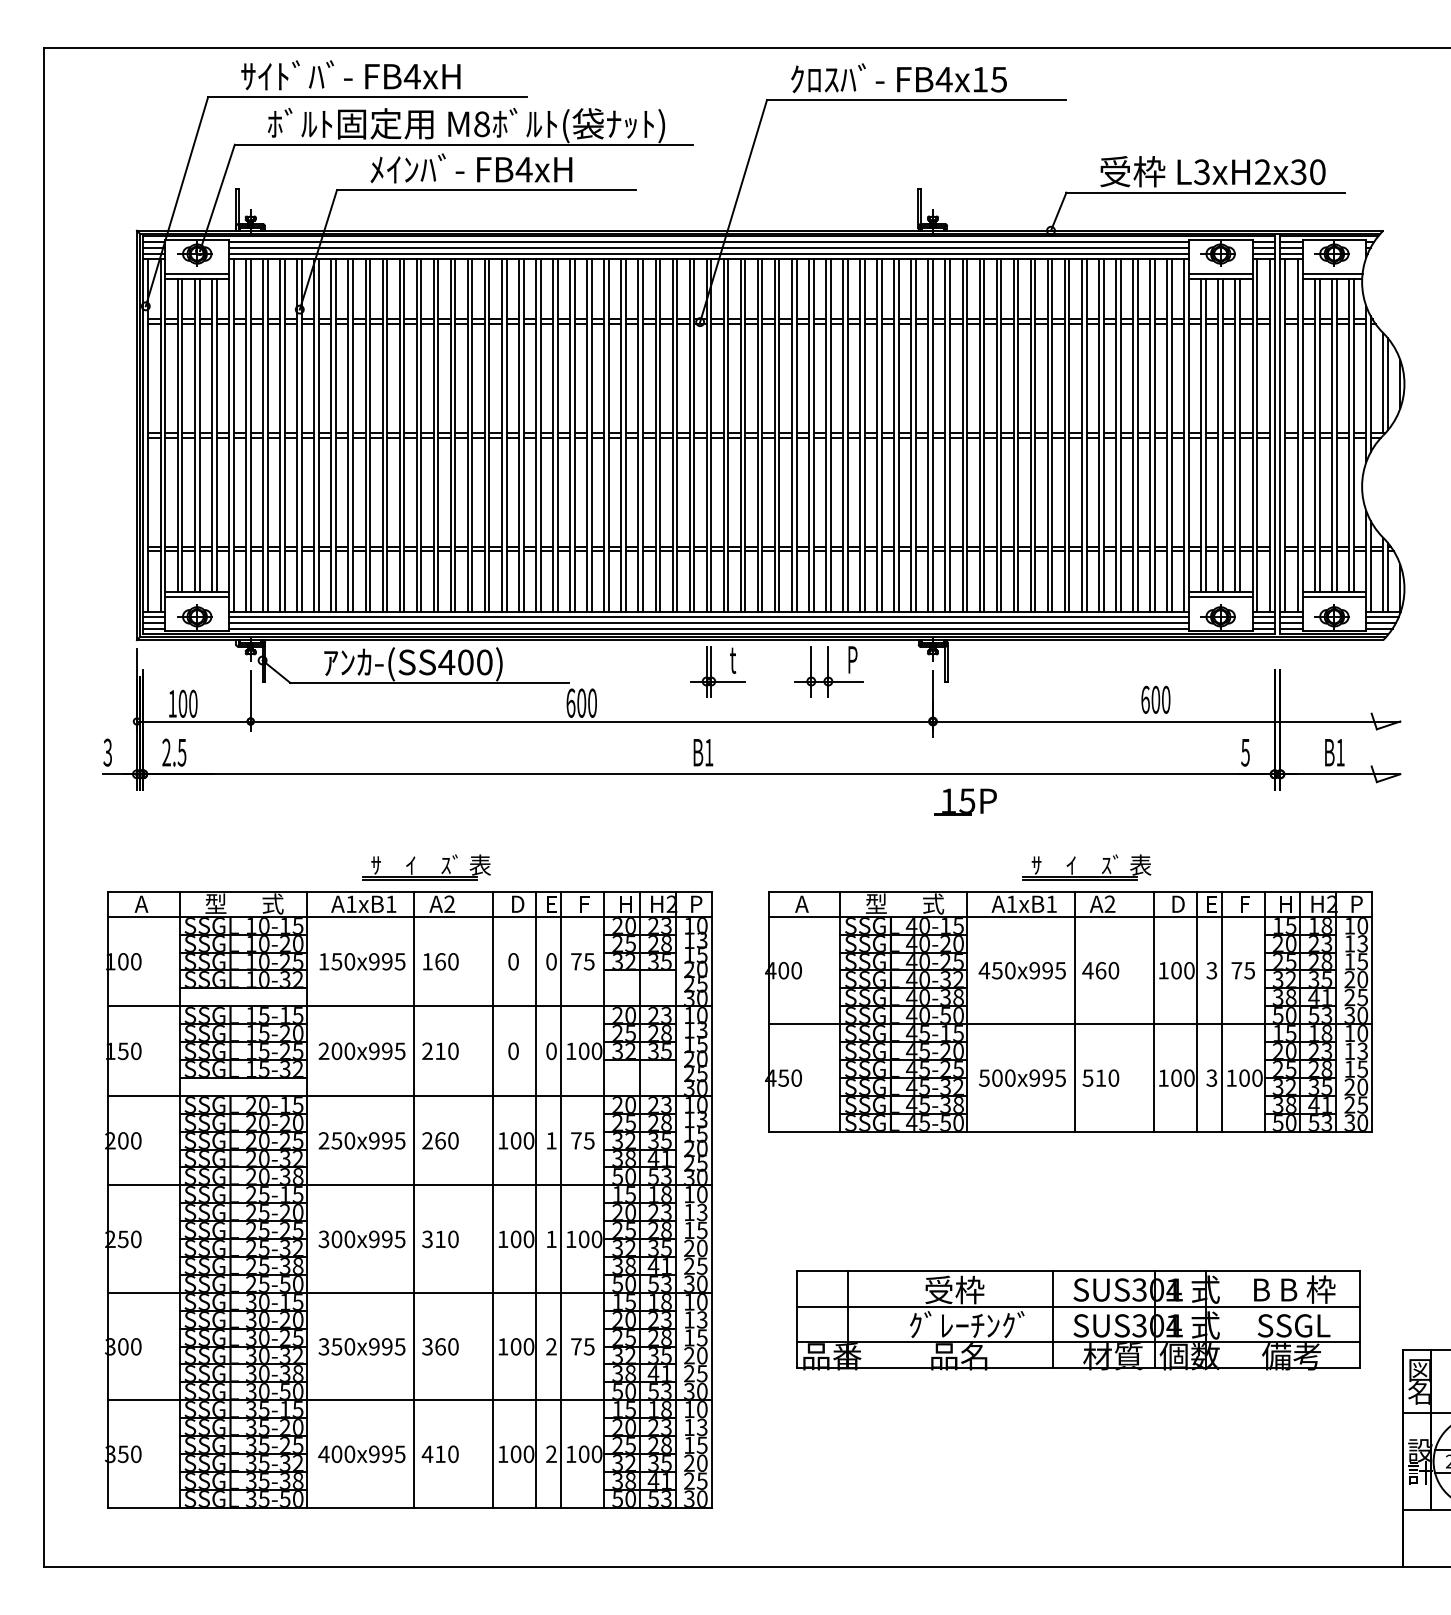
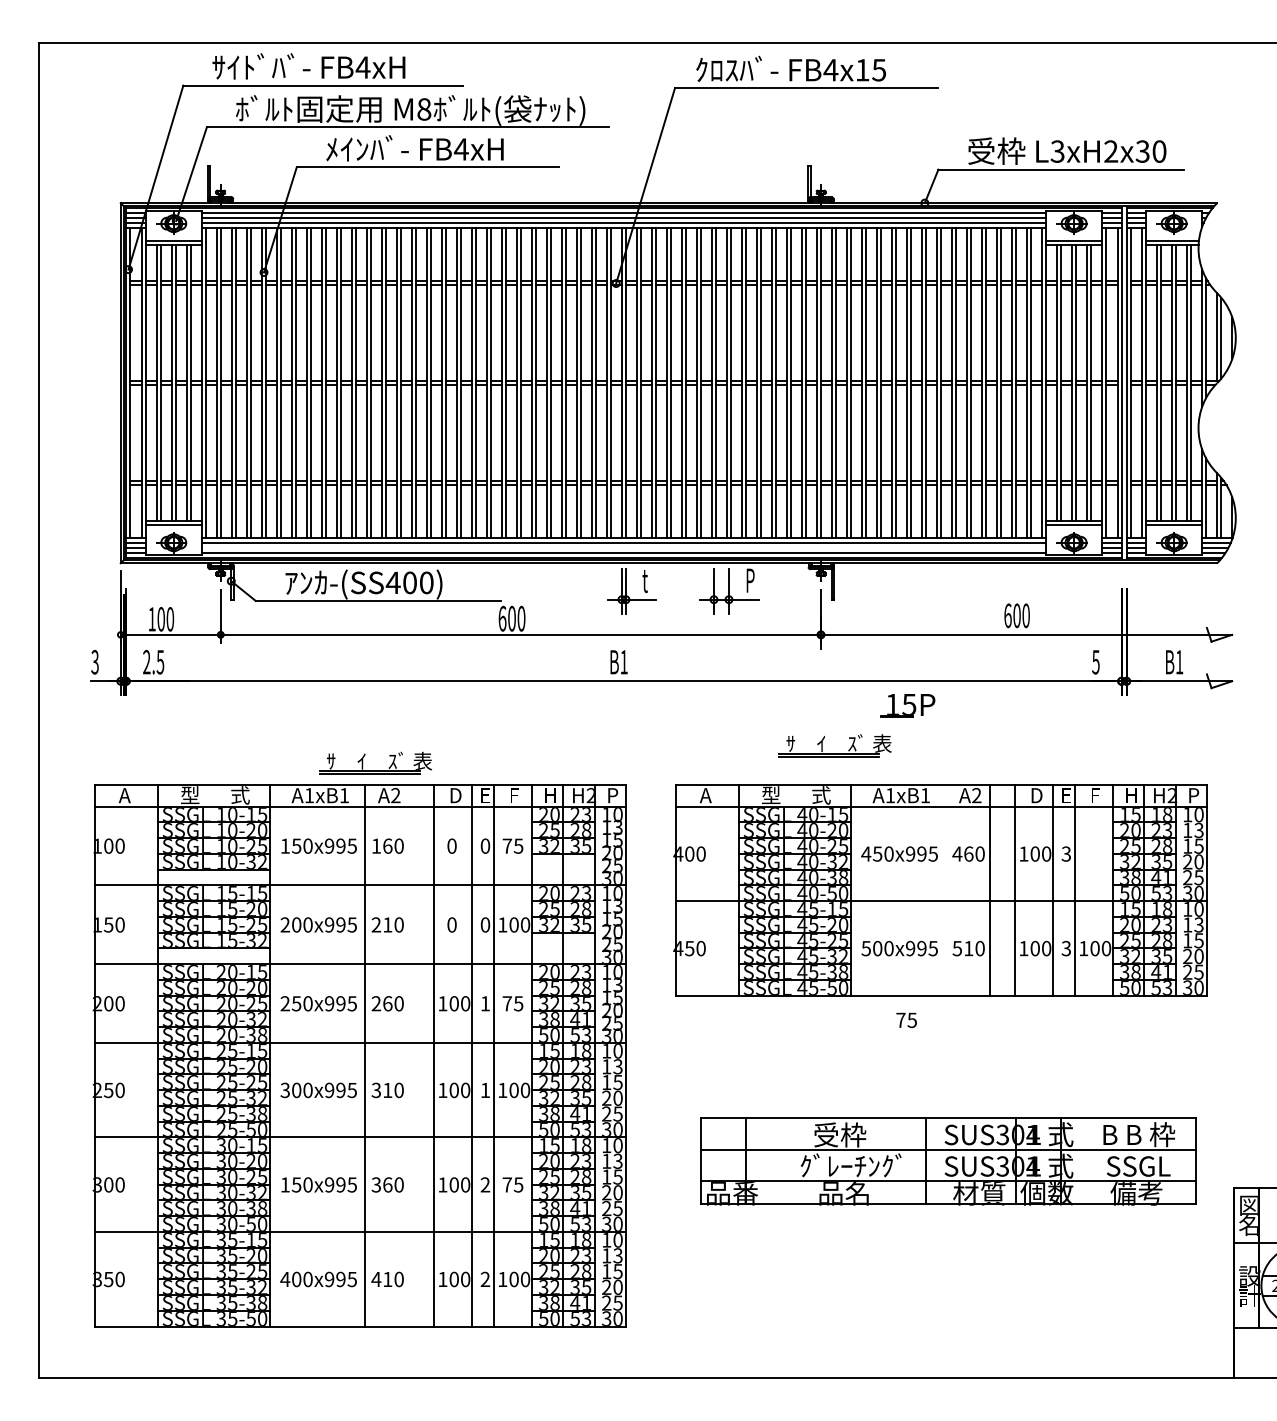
line: (708, 623) -> (623, 548), removed
part: (965, 801) -> (907, 705), moved
part: (1086, 876) -> (834, 753), moved
text: (1242, 970) -> (905, 1020), moved
line: (1074, 1011) -> (989, 889), moved
text: (323, 1346) -> (284, 1184), 350x995 -> 150x995

